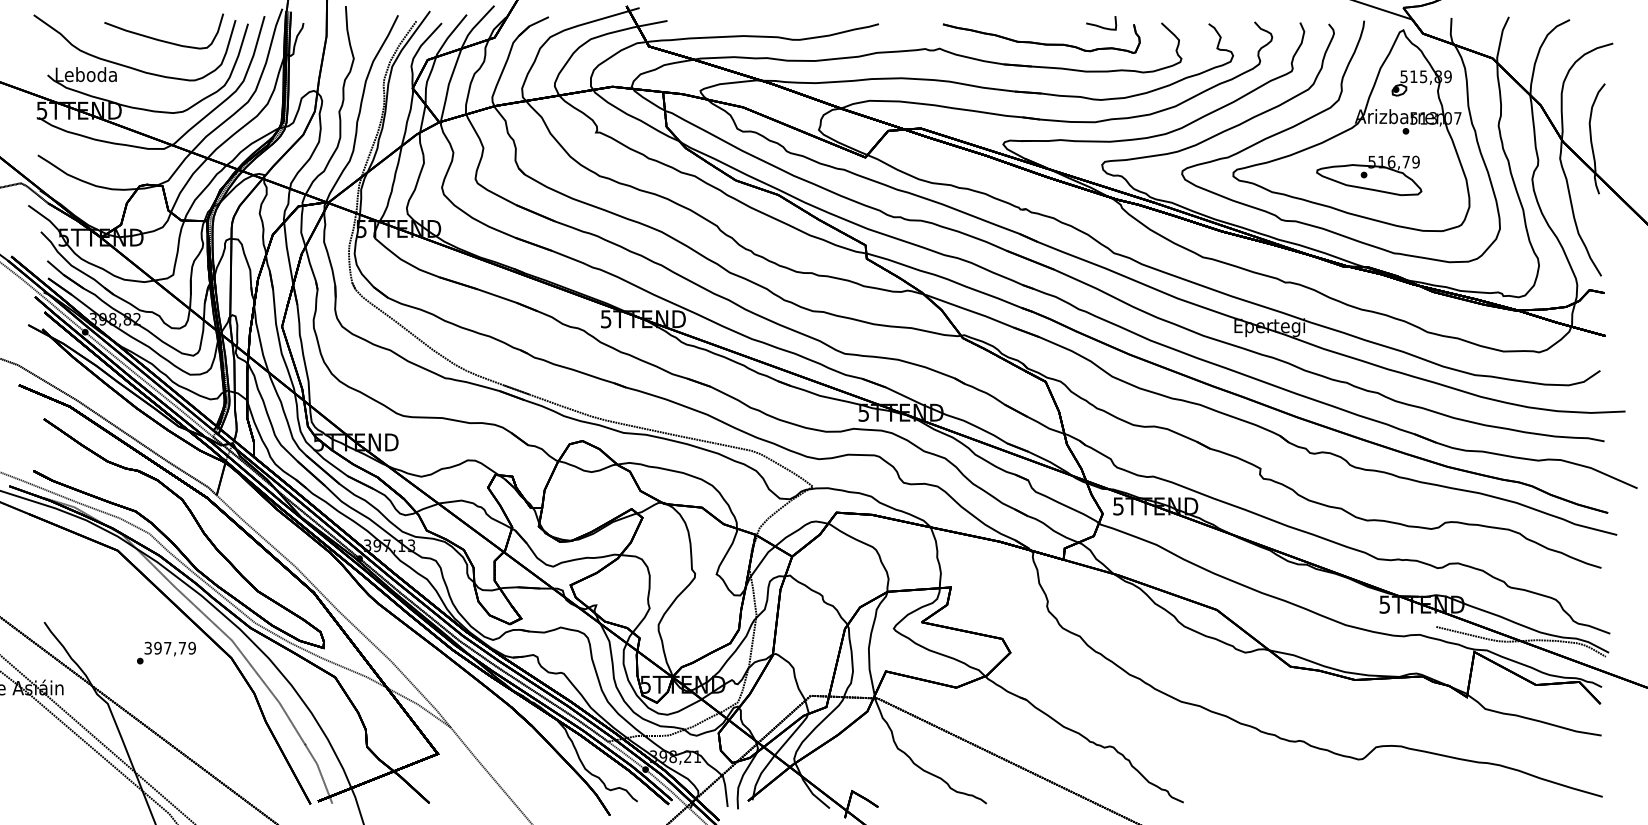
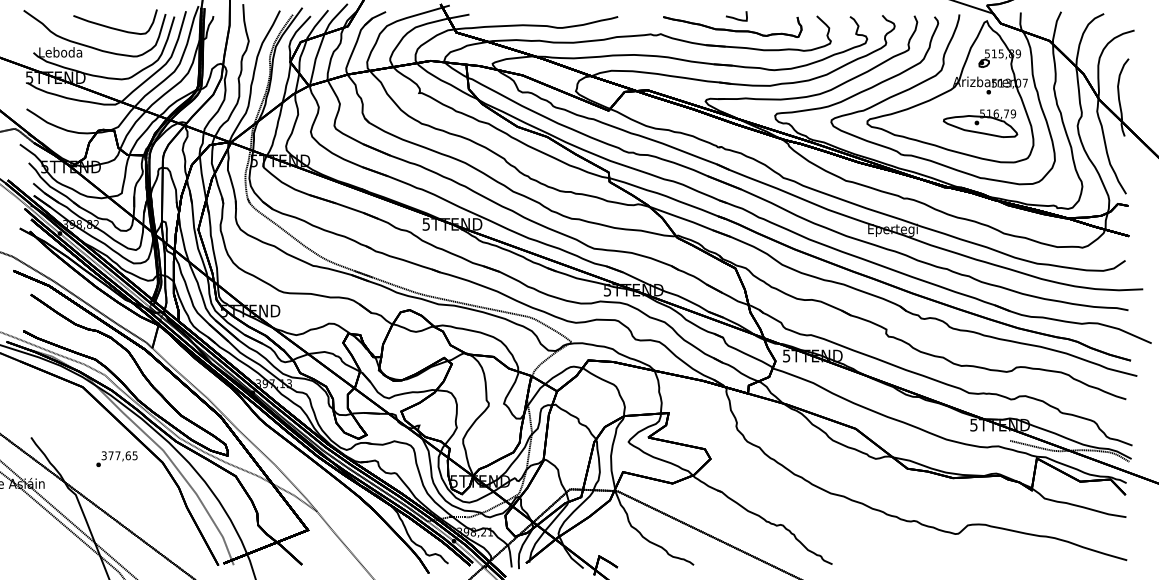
curve: (1099, 25) -> (735, 17), moved
part: (1369, 175) -> (980, 123), moved
text: (174, 647) -> (122, 455), 397,79 -> 377,65

